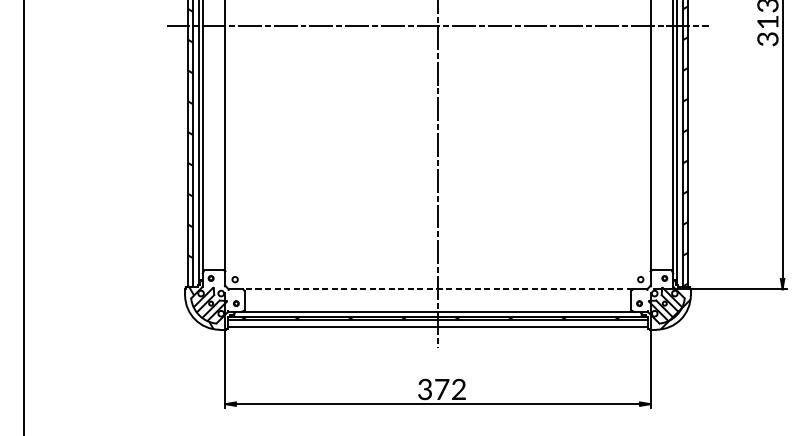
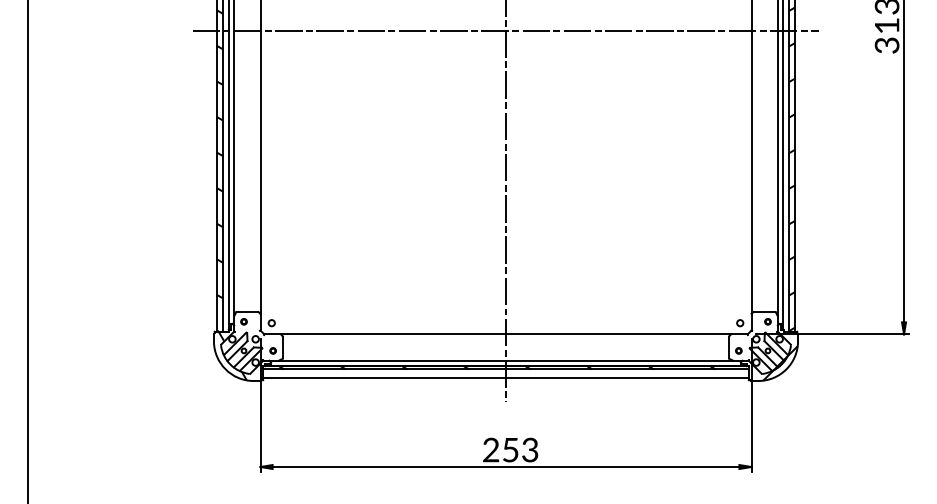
line: (437, 289) -> (505, 334), dashed -> solid
text: (441, 389) -> (510, 450), 372 -> 253

